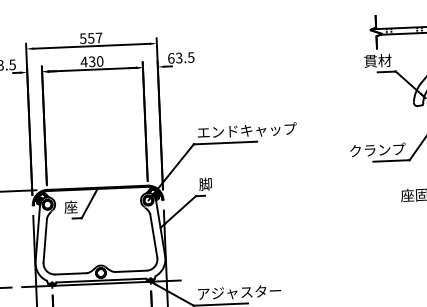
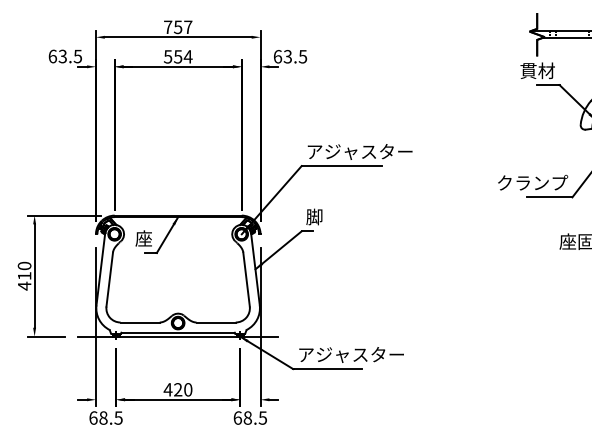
text: (82, 38) -> (167, 27), 557 -> 757
text: (91, 61) -> (177, 56), 430 -> 554
text: (247, 130) -> (369, 151), エンドキャップ -> アジャスター

